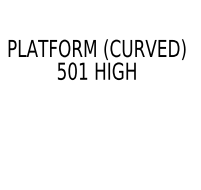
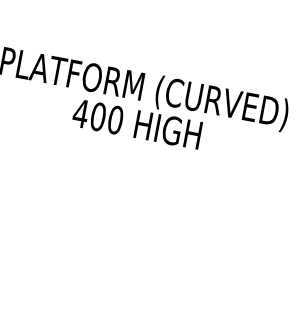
text: (72, 70) -> (98, 115), 501 -> 400

